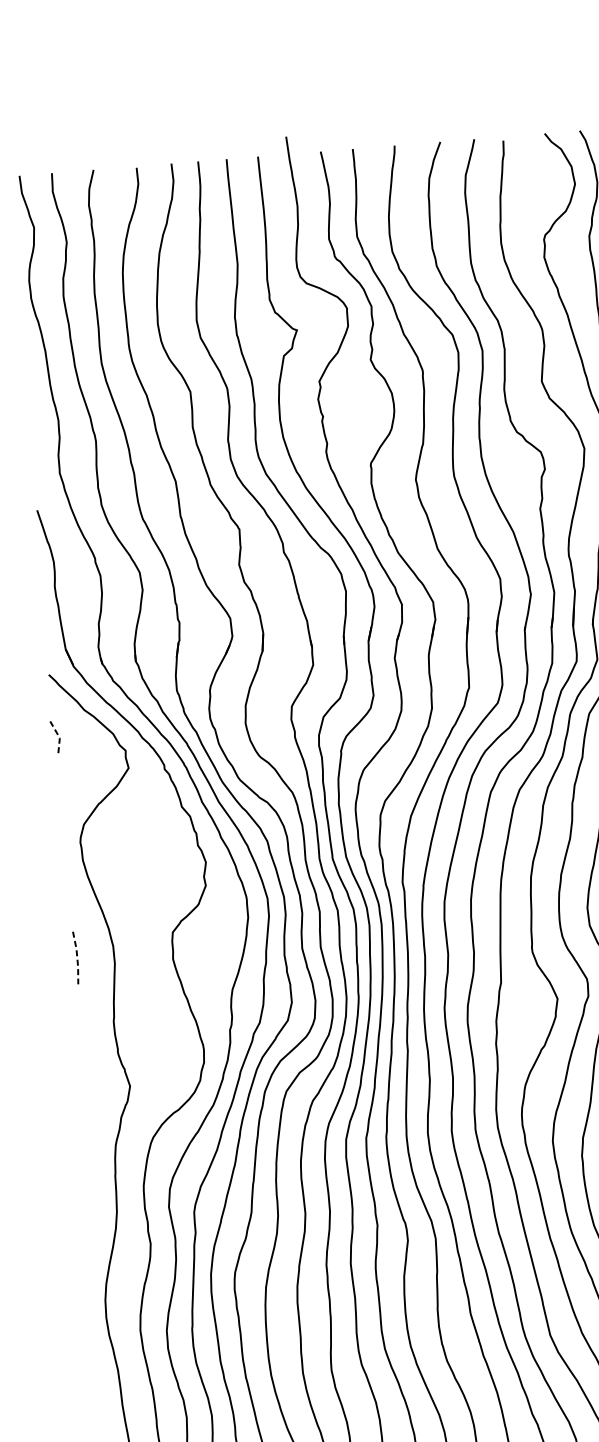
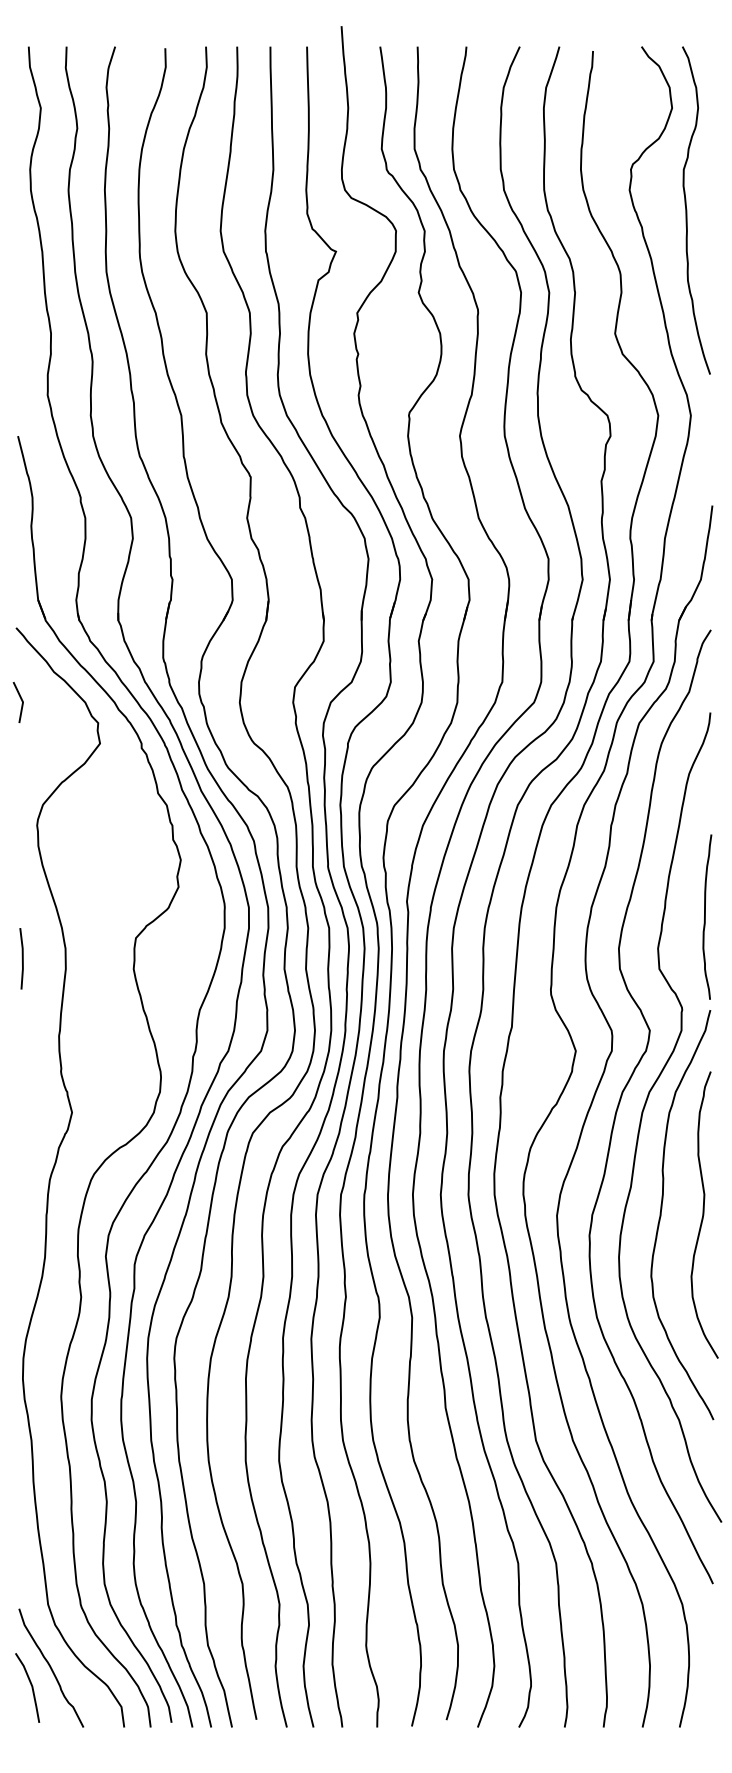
line: (60, 738) -> (23, 702), dashed -> solid
line: (77, 958) -> (22, 959), dashed -> solid

